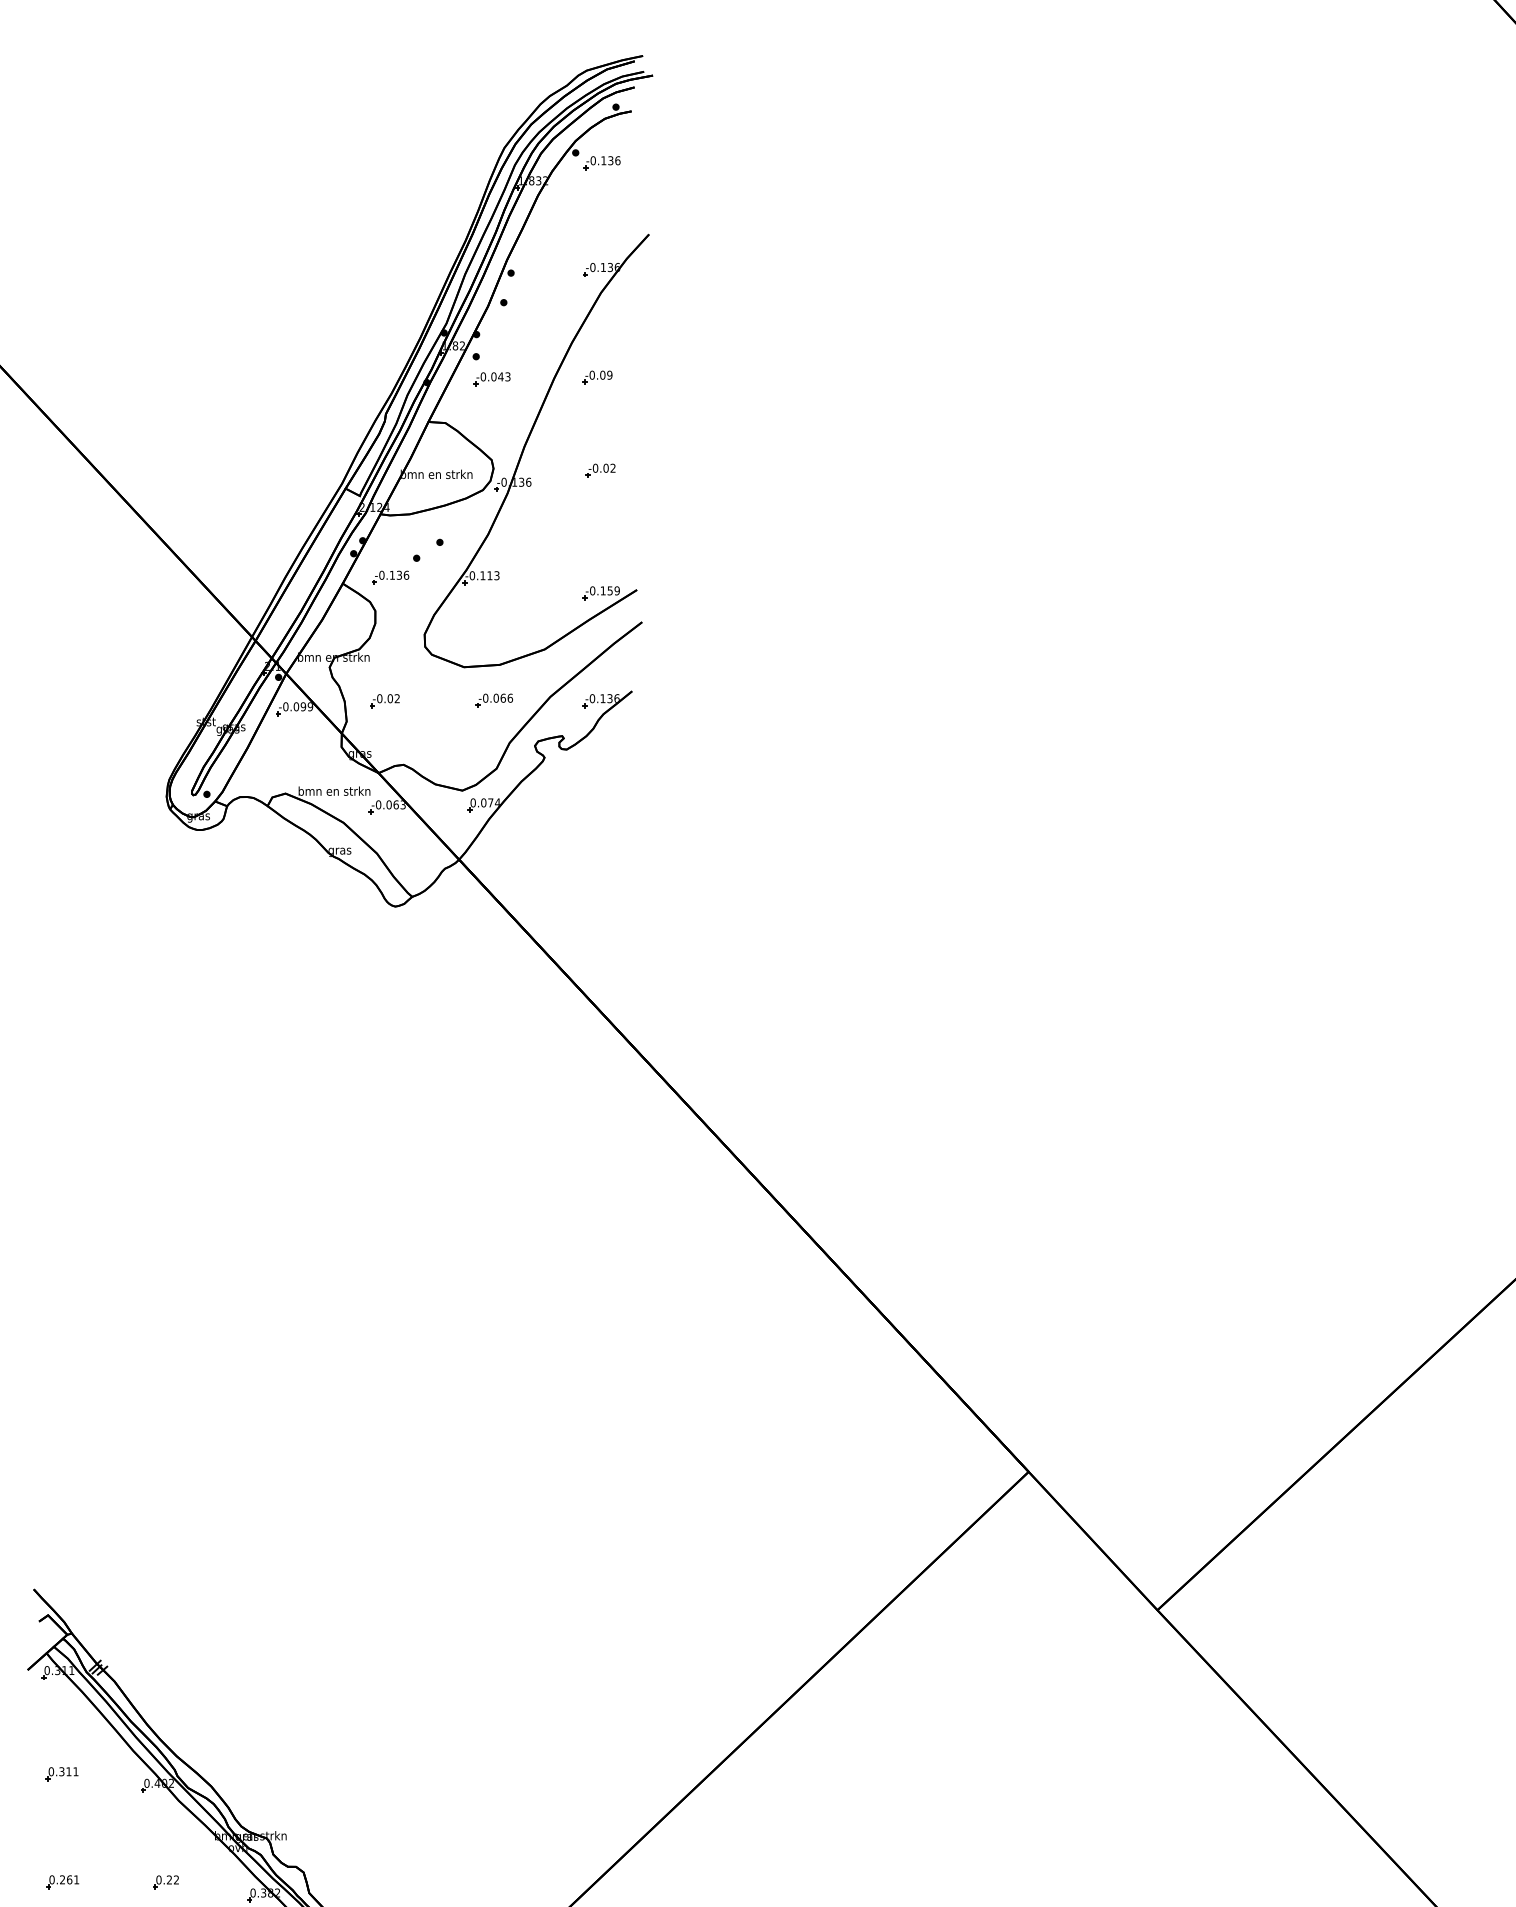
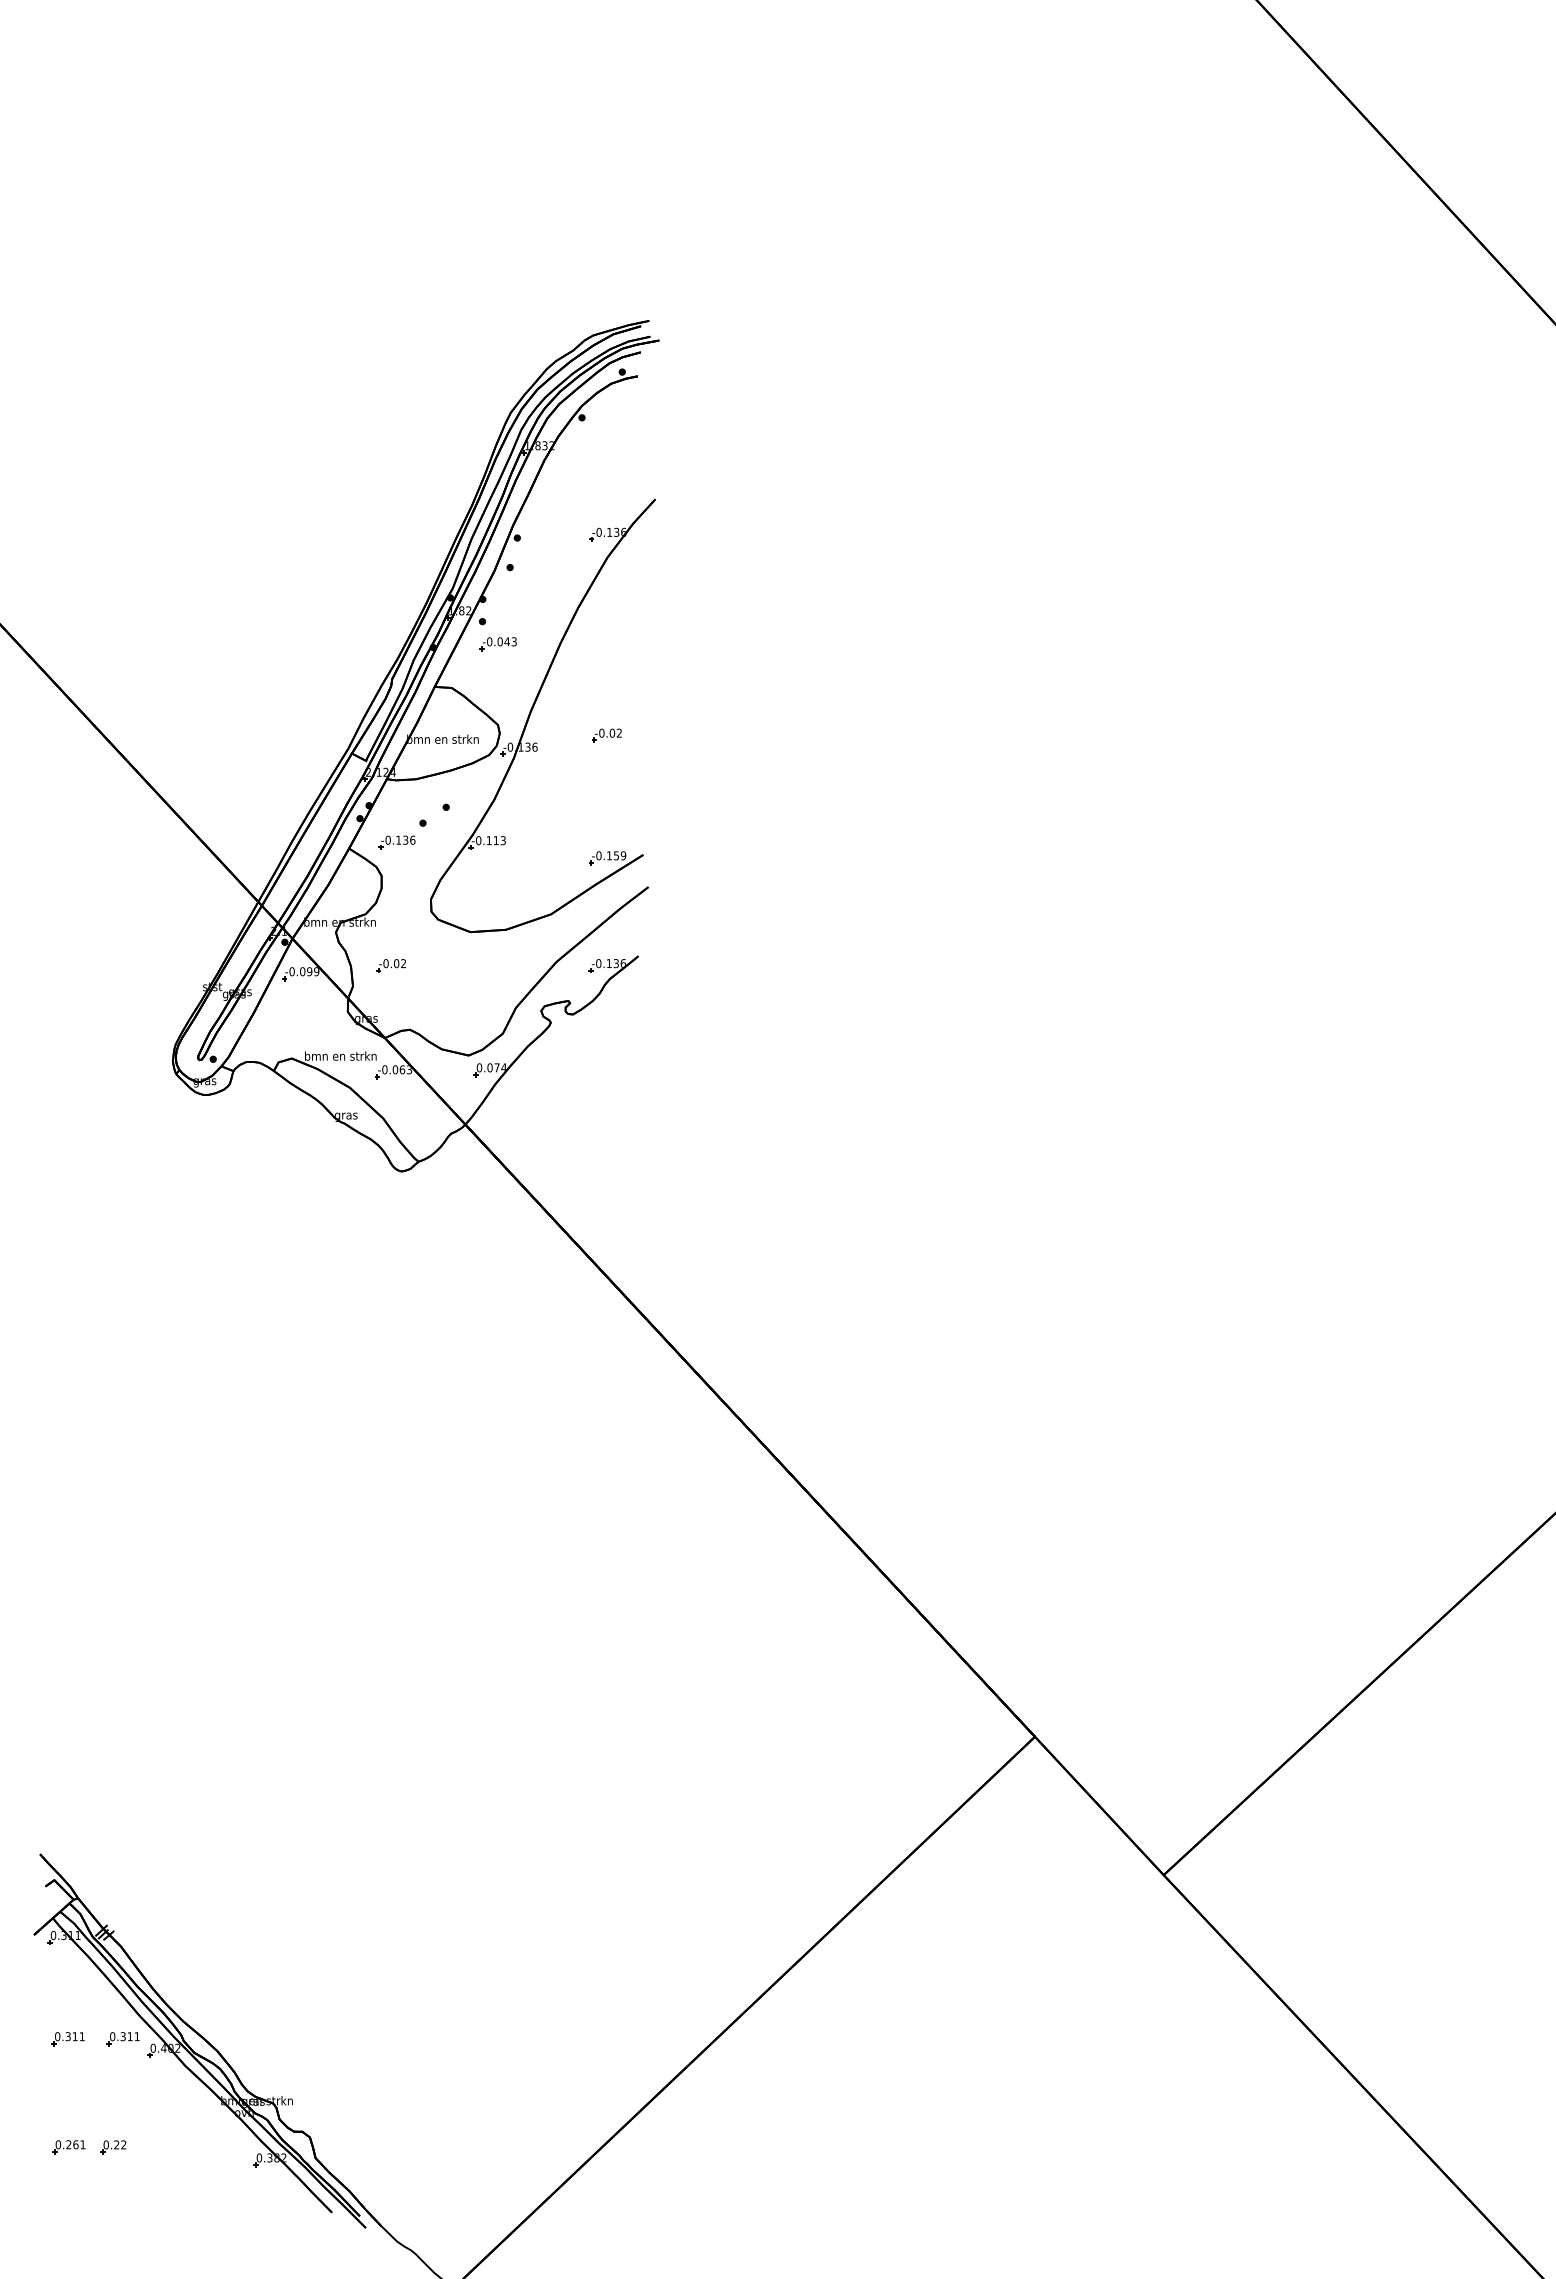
part: (601, 163) -> (607, 428), removed
part: (597, 377) -> (603, 642), removed
part: (494, 700) -> (500, 965), removed
part: (116, 1774) -> (122, 2039), added
part: (166, 1882) -> (113, 2147), moved

